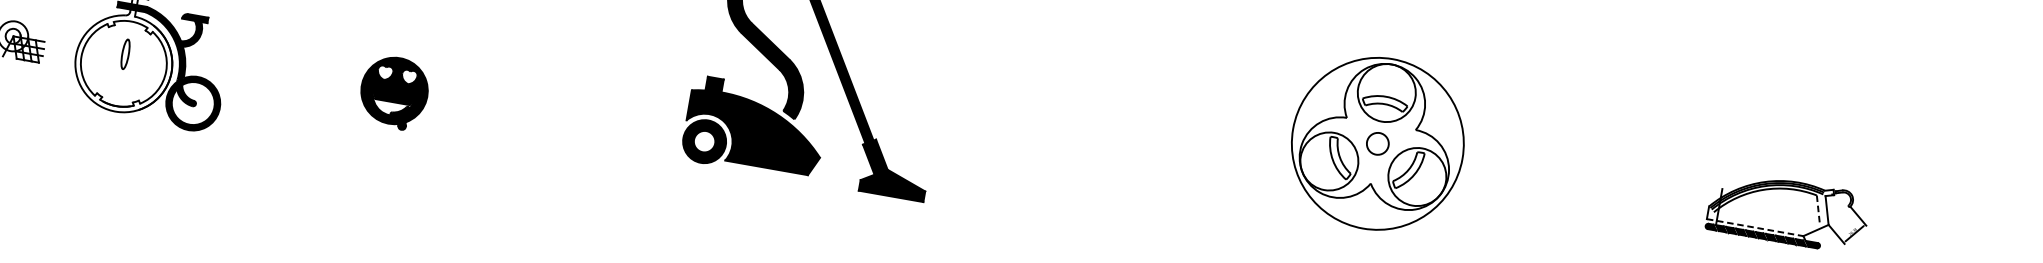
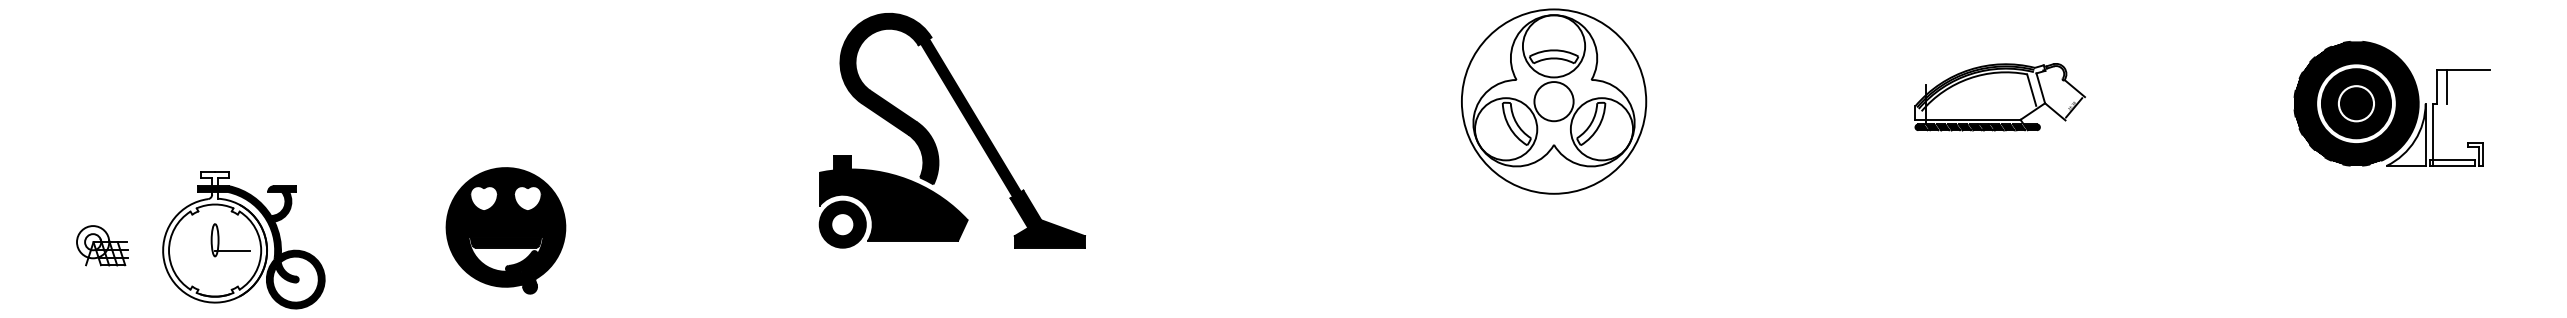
line: (139, 66) -> (232, 250), added
part: (393, 92) -> (505, 230), size x1.67
circle: (1377, 143) -> (1553, 101), size x1.67
line: (1818, 210) -> (2031, 90), dashed -> solid
line: (1755, 227) -> (1968, 119), dashed -> solid

